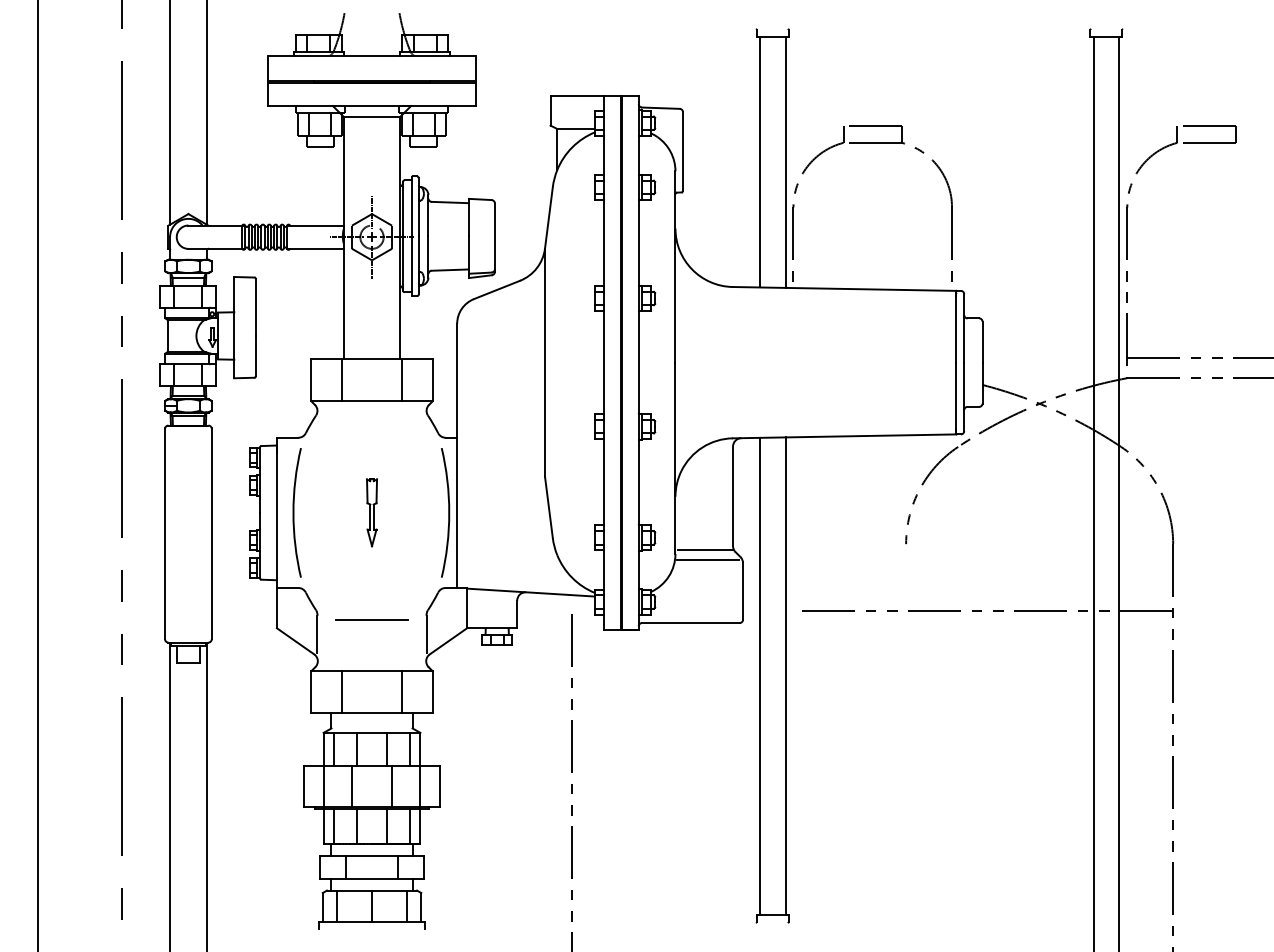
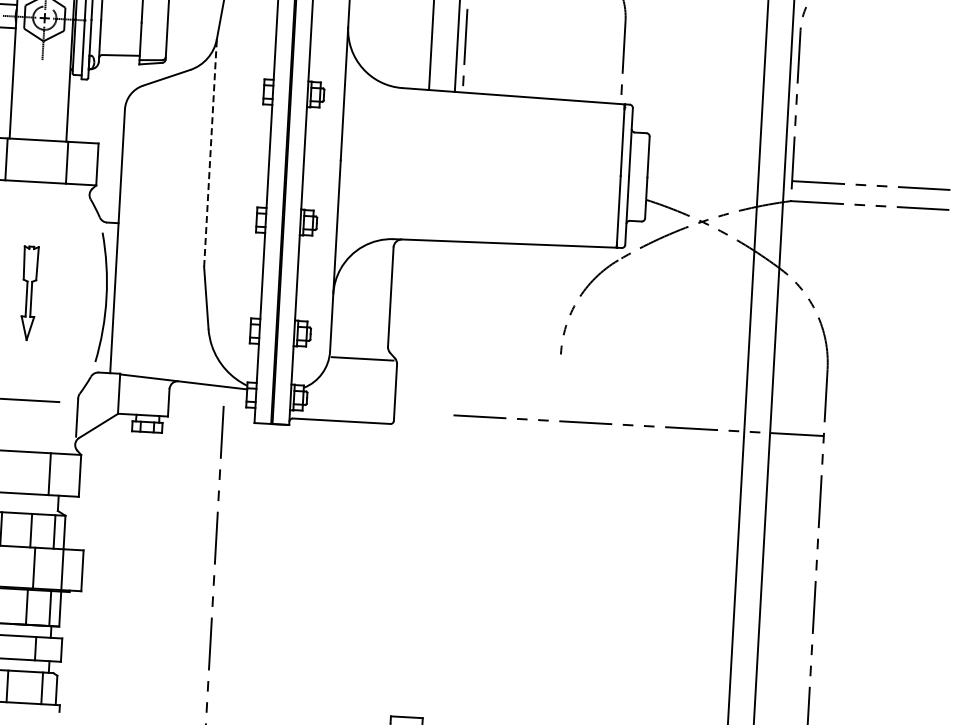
line: (545, 362) -> (211, 152), solid -> dashed
part: (372, 512) -> (29, 293), size x1.4
line: (705, 549) -> (360, 348), removed
line: (759, 675) -> (407, 477), removed
line: (785, 675) -> (433, 478), removed

